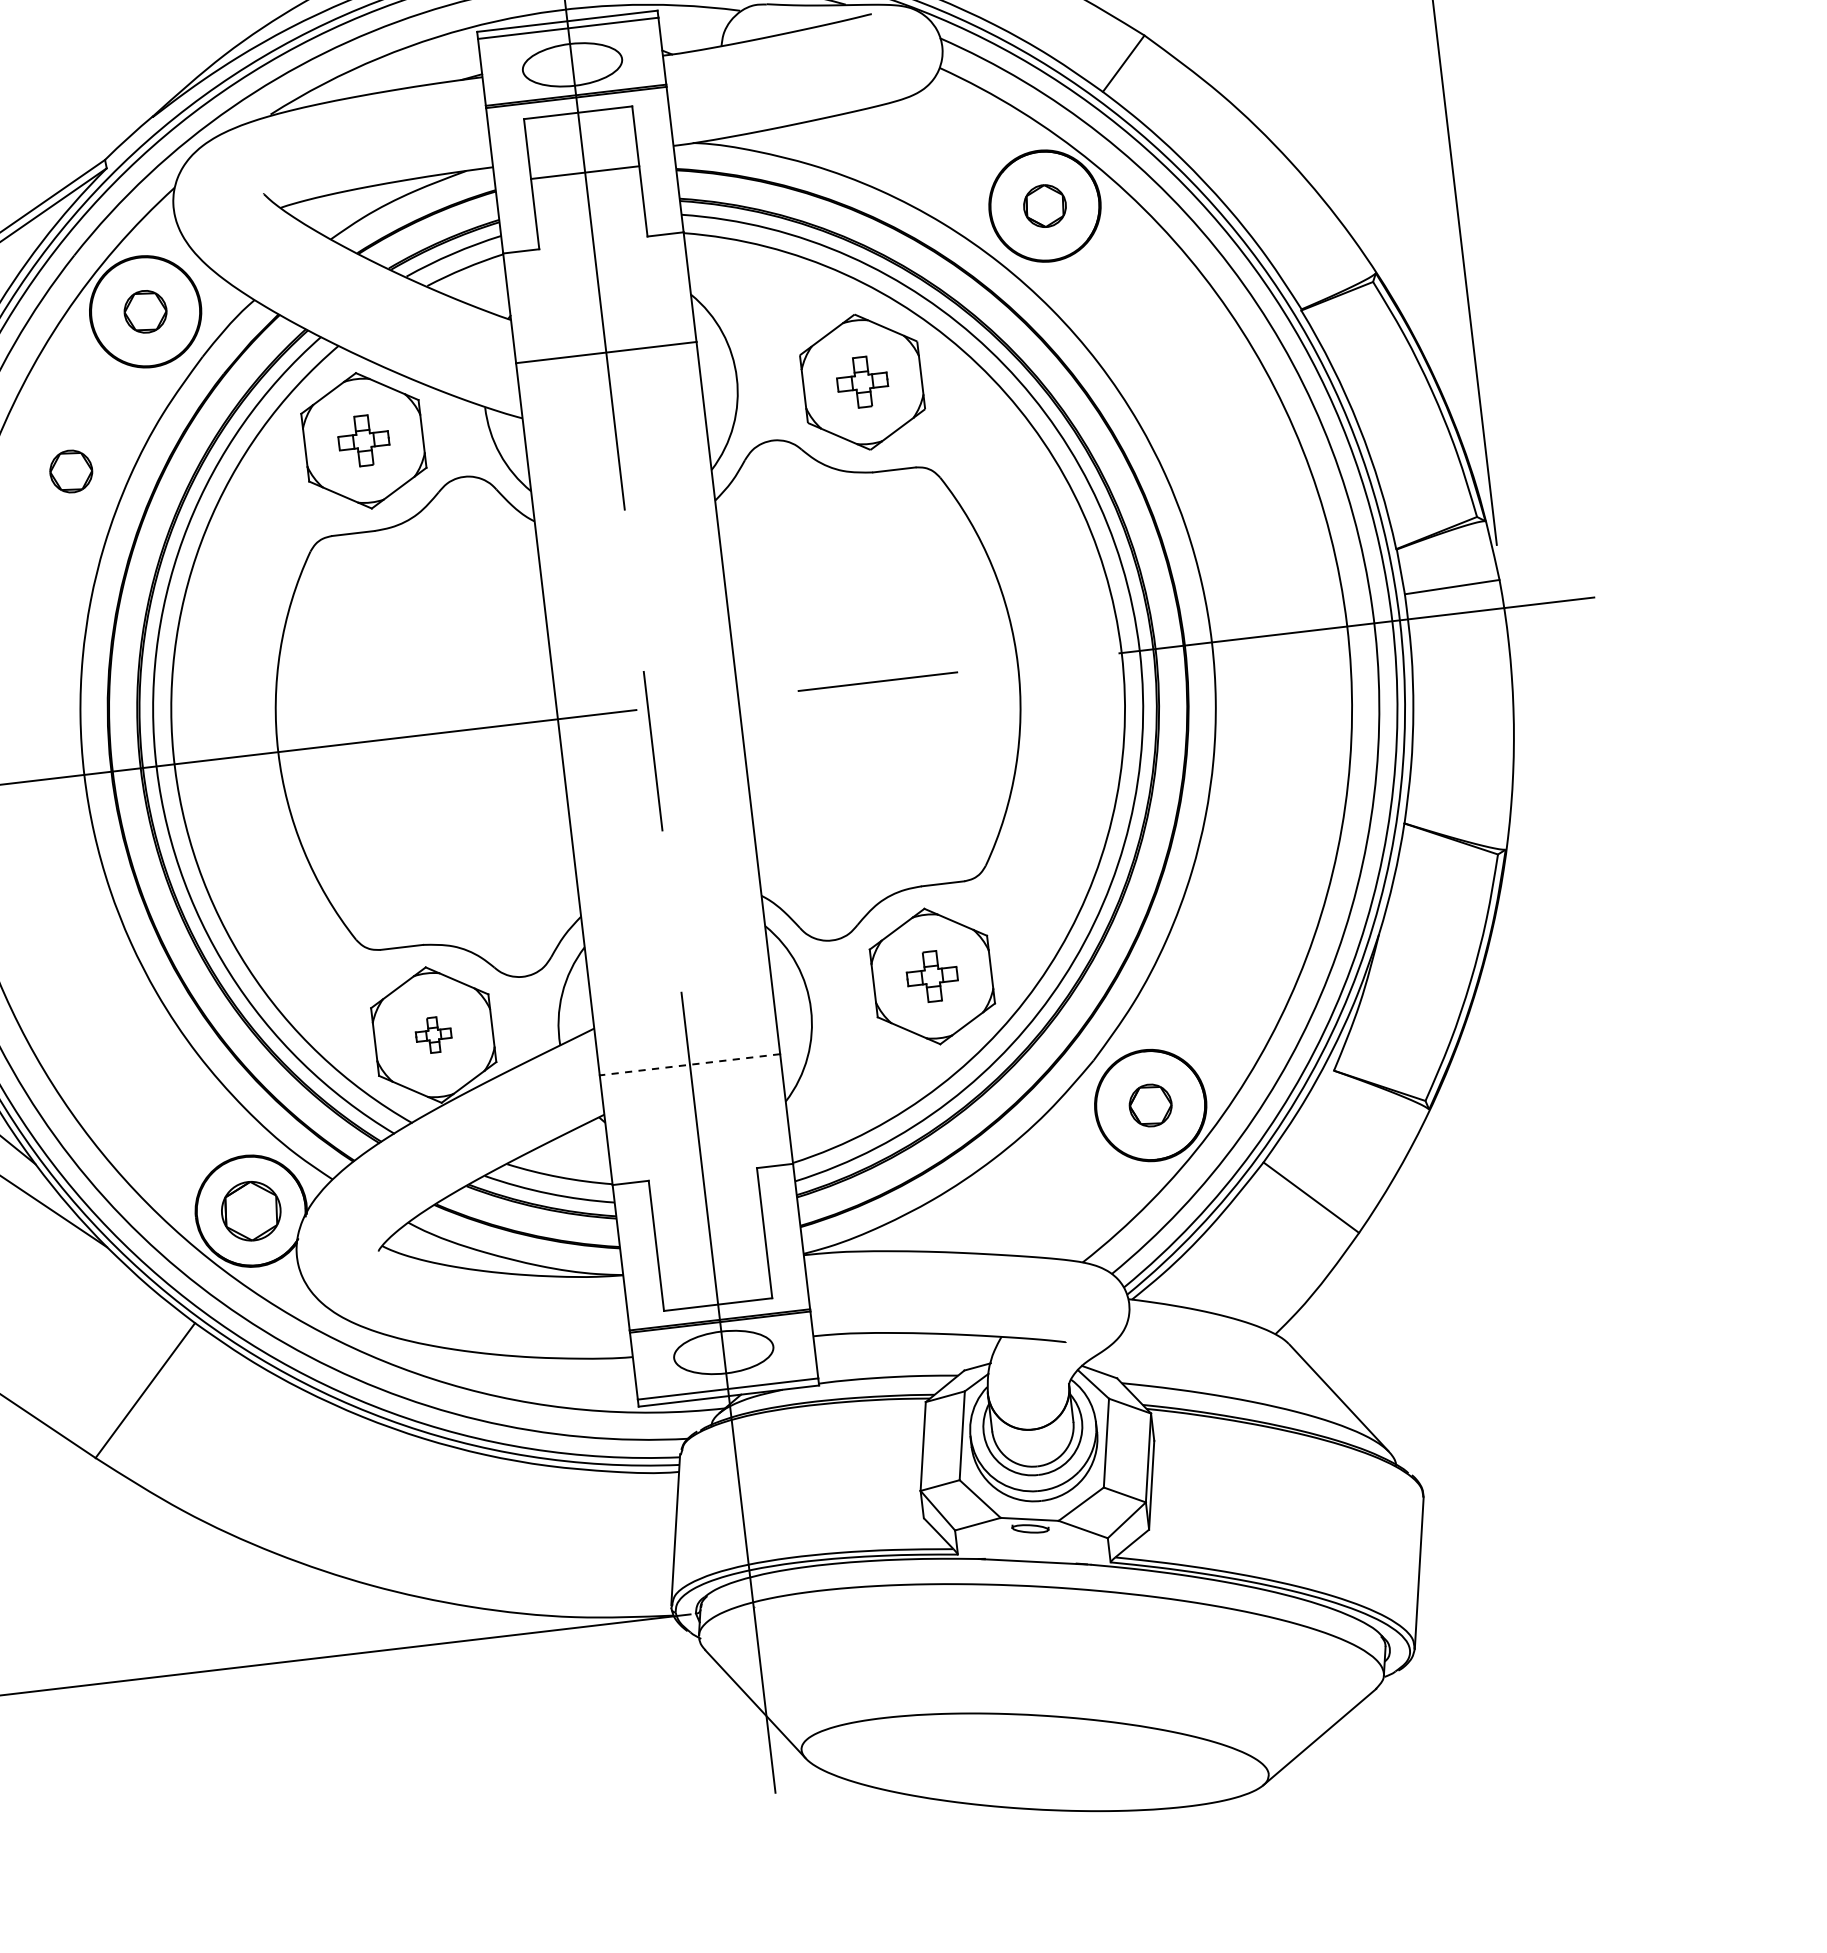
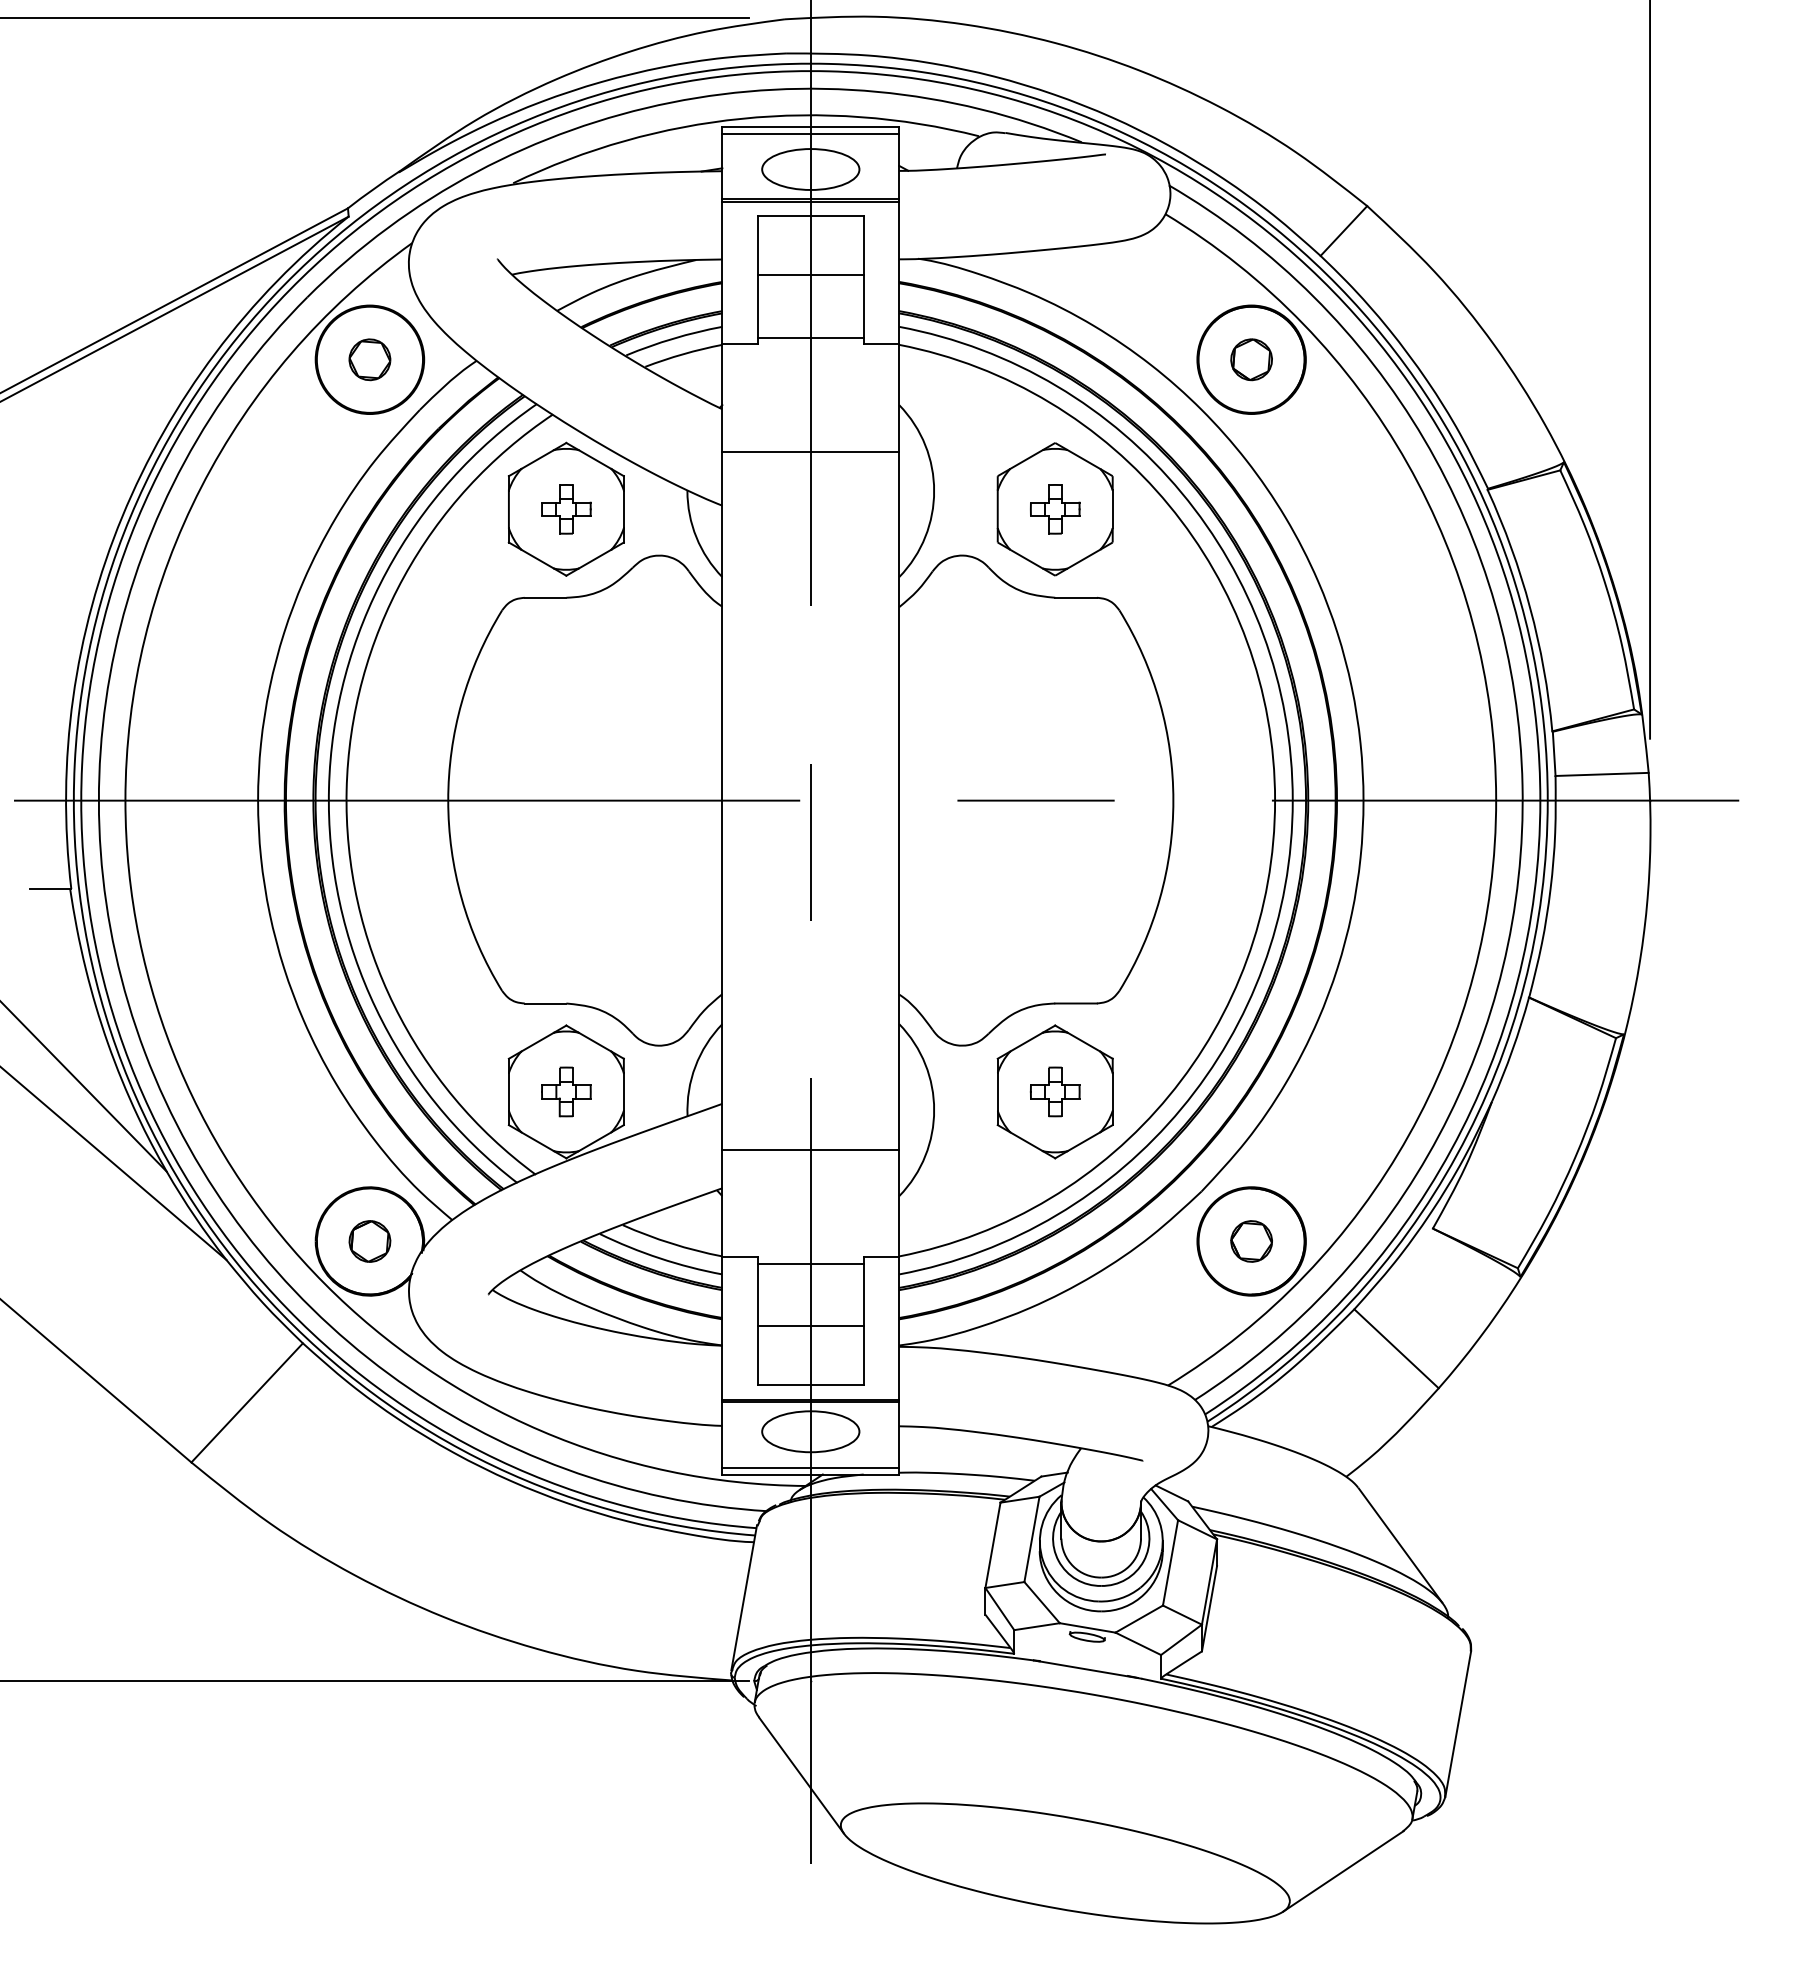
line: (592, 236) -> (810, 337), added
part: (70, 471) -> (279, 505), removed
part: (433, 1034) -> (566, 1091), size x1.43
line: (689, 1064) -> (810, 1149), dashed -> solid
line: (703, 1180) -> (810, 1263), added
part: (250, 1211) -> (369, 1241), size x0.71
line: (710, 1245) -> (810, 1326), added

